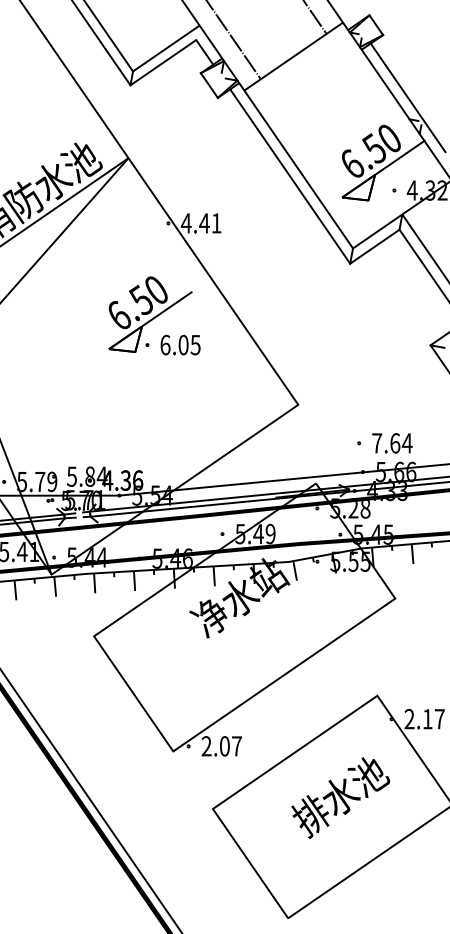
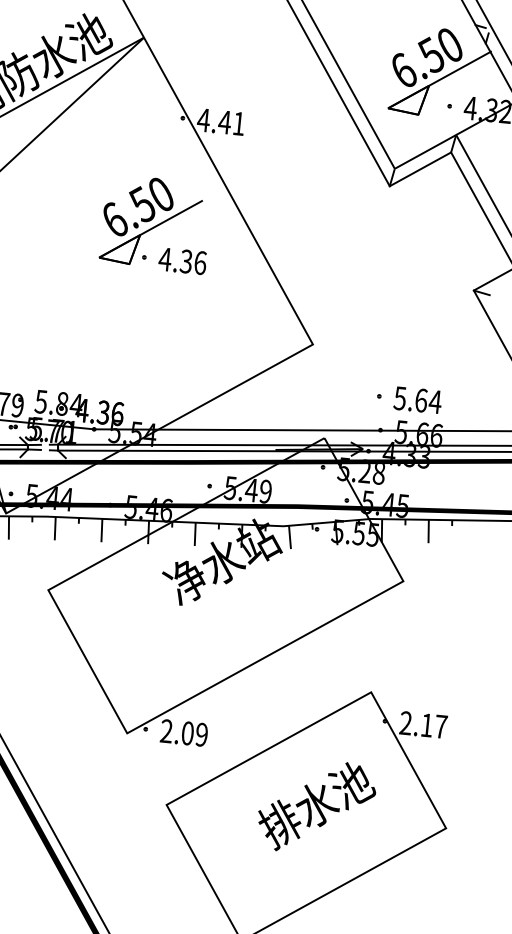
text: (180, 344) -> (182, 260), 6.05 -> 4.36
text: (377, 443) -> (400, 398), 7.64 -> 5.64
text: (236, 746) -> (201, 734), 2.07 -> 2.09

